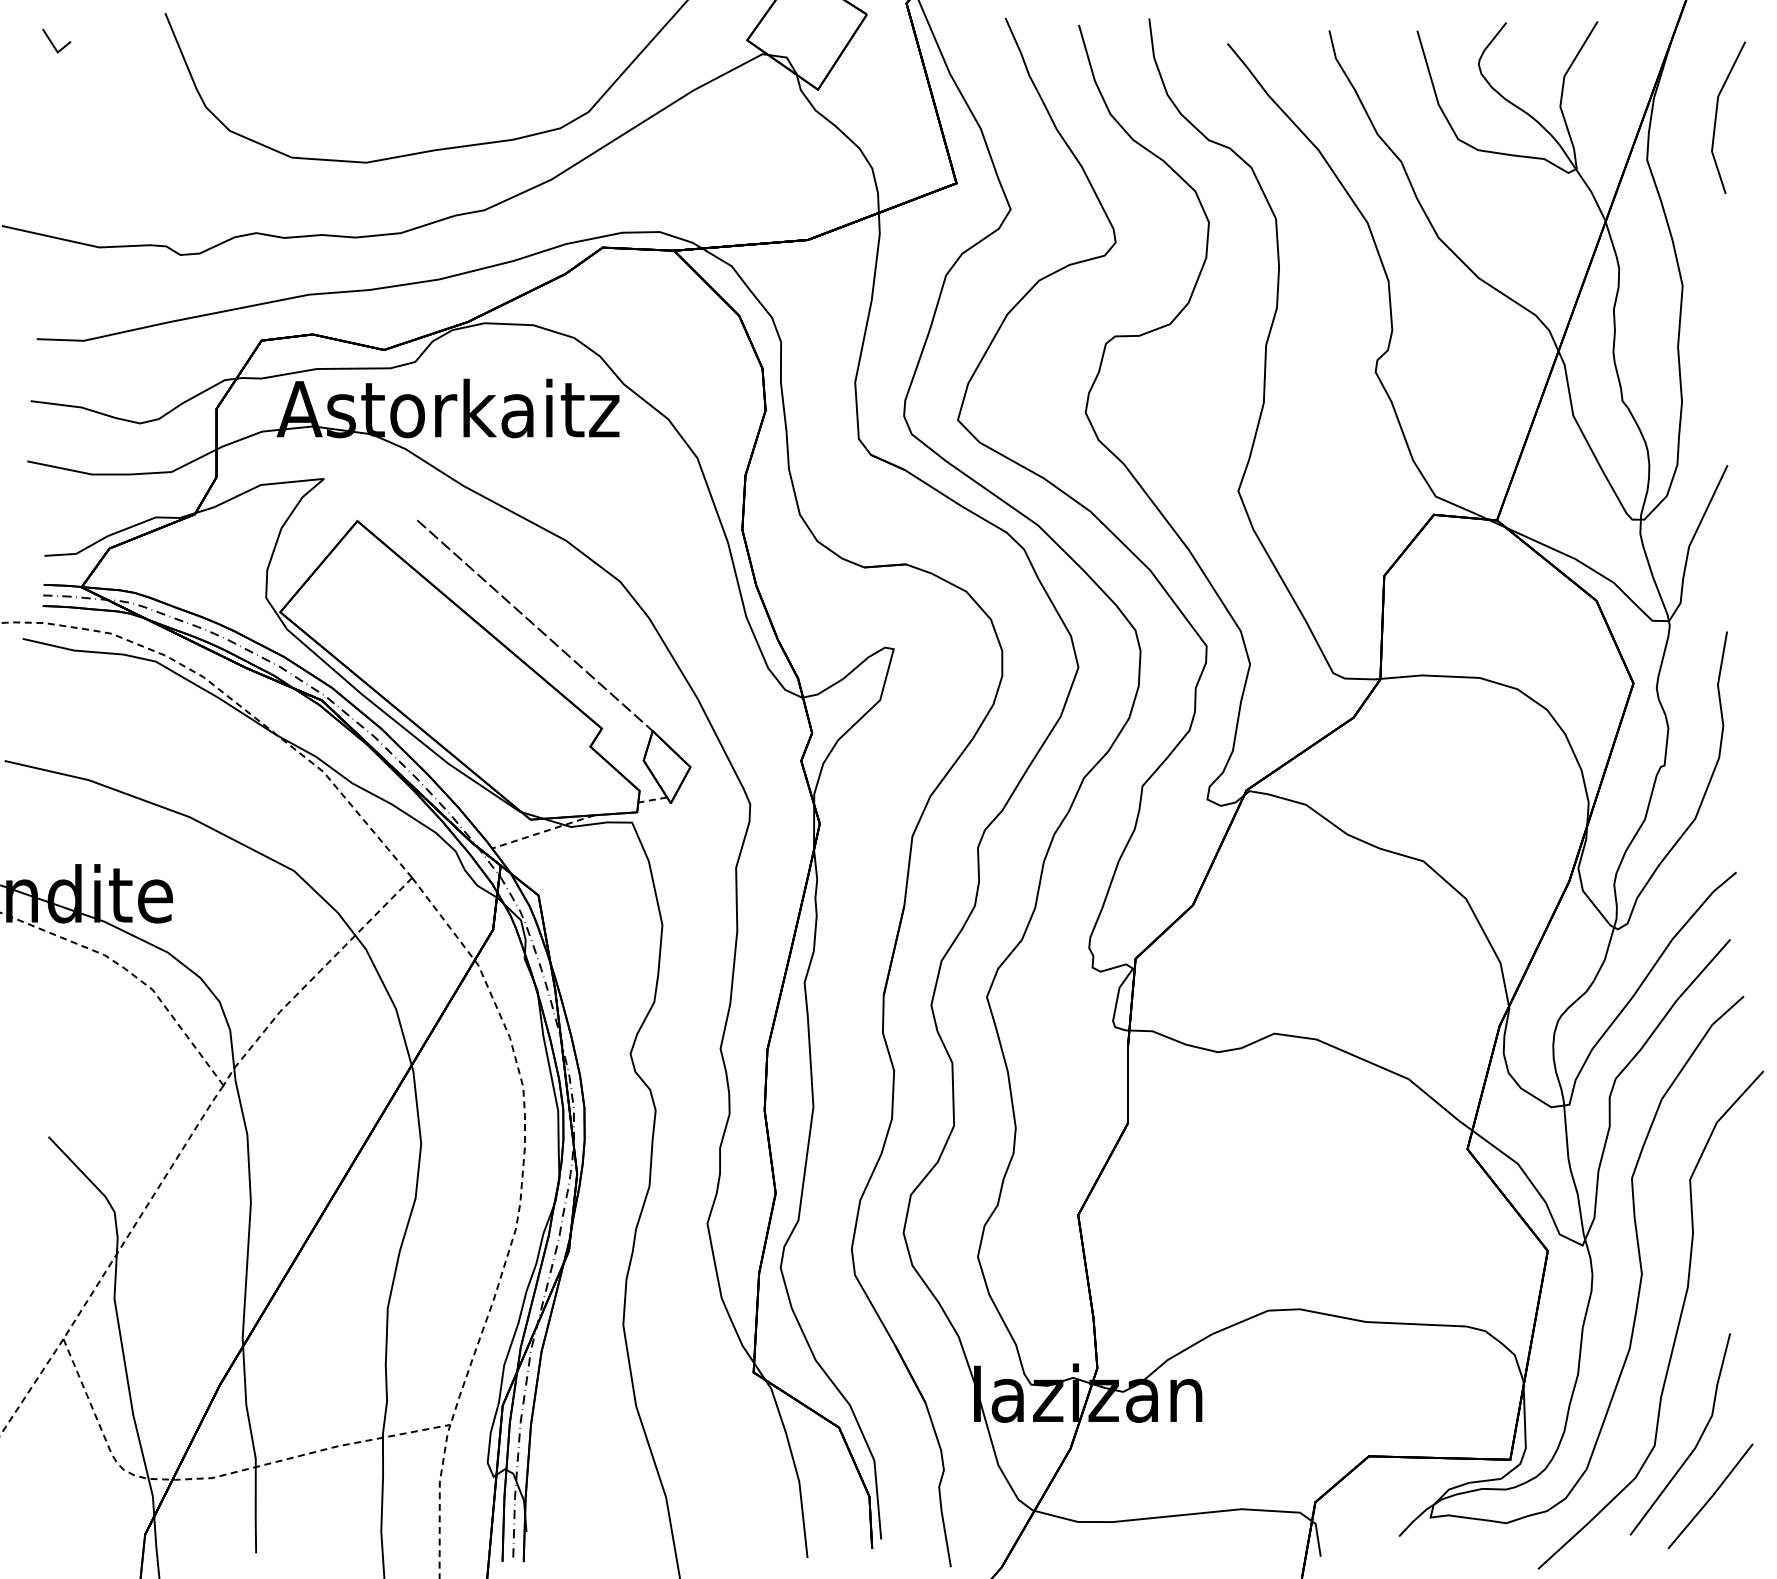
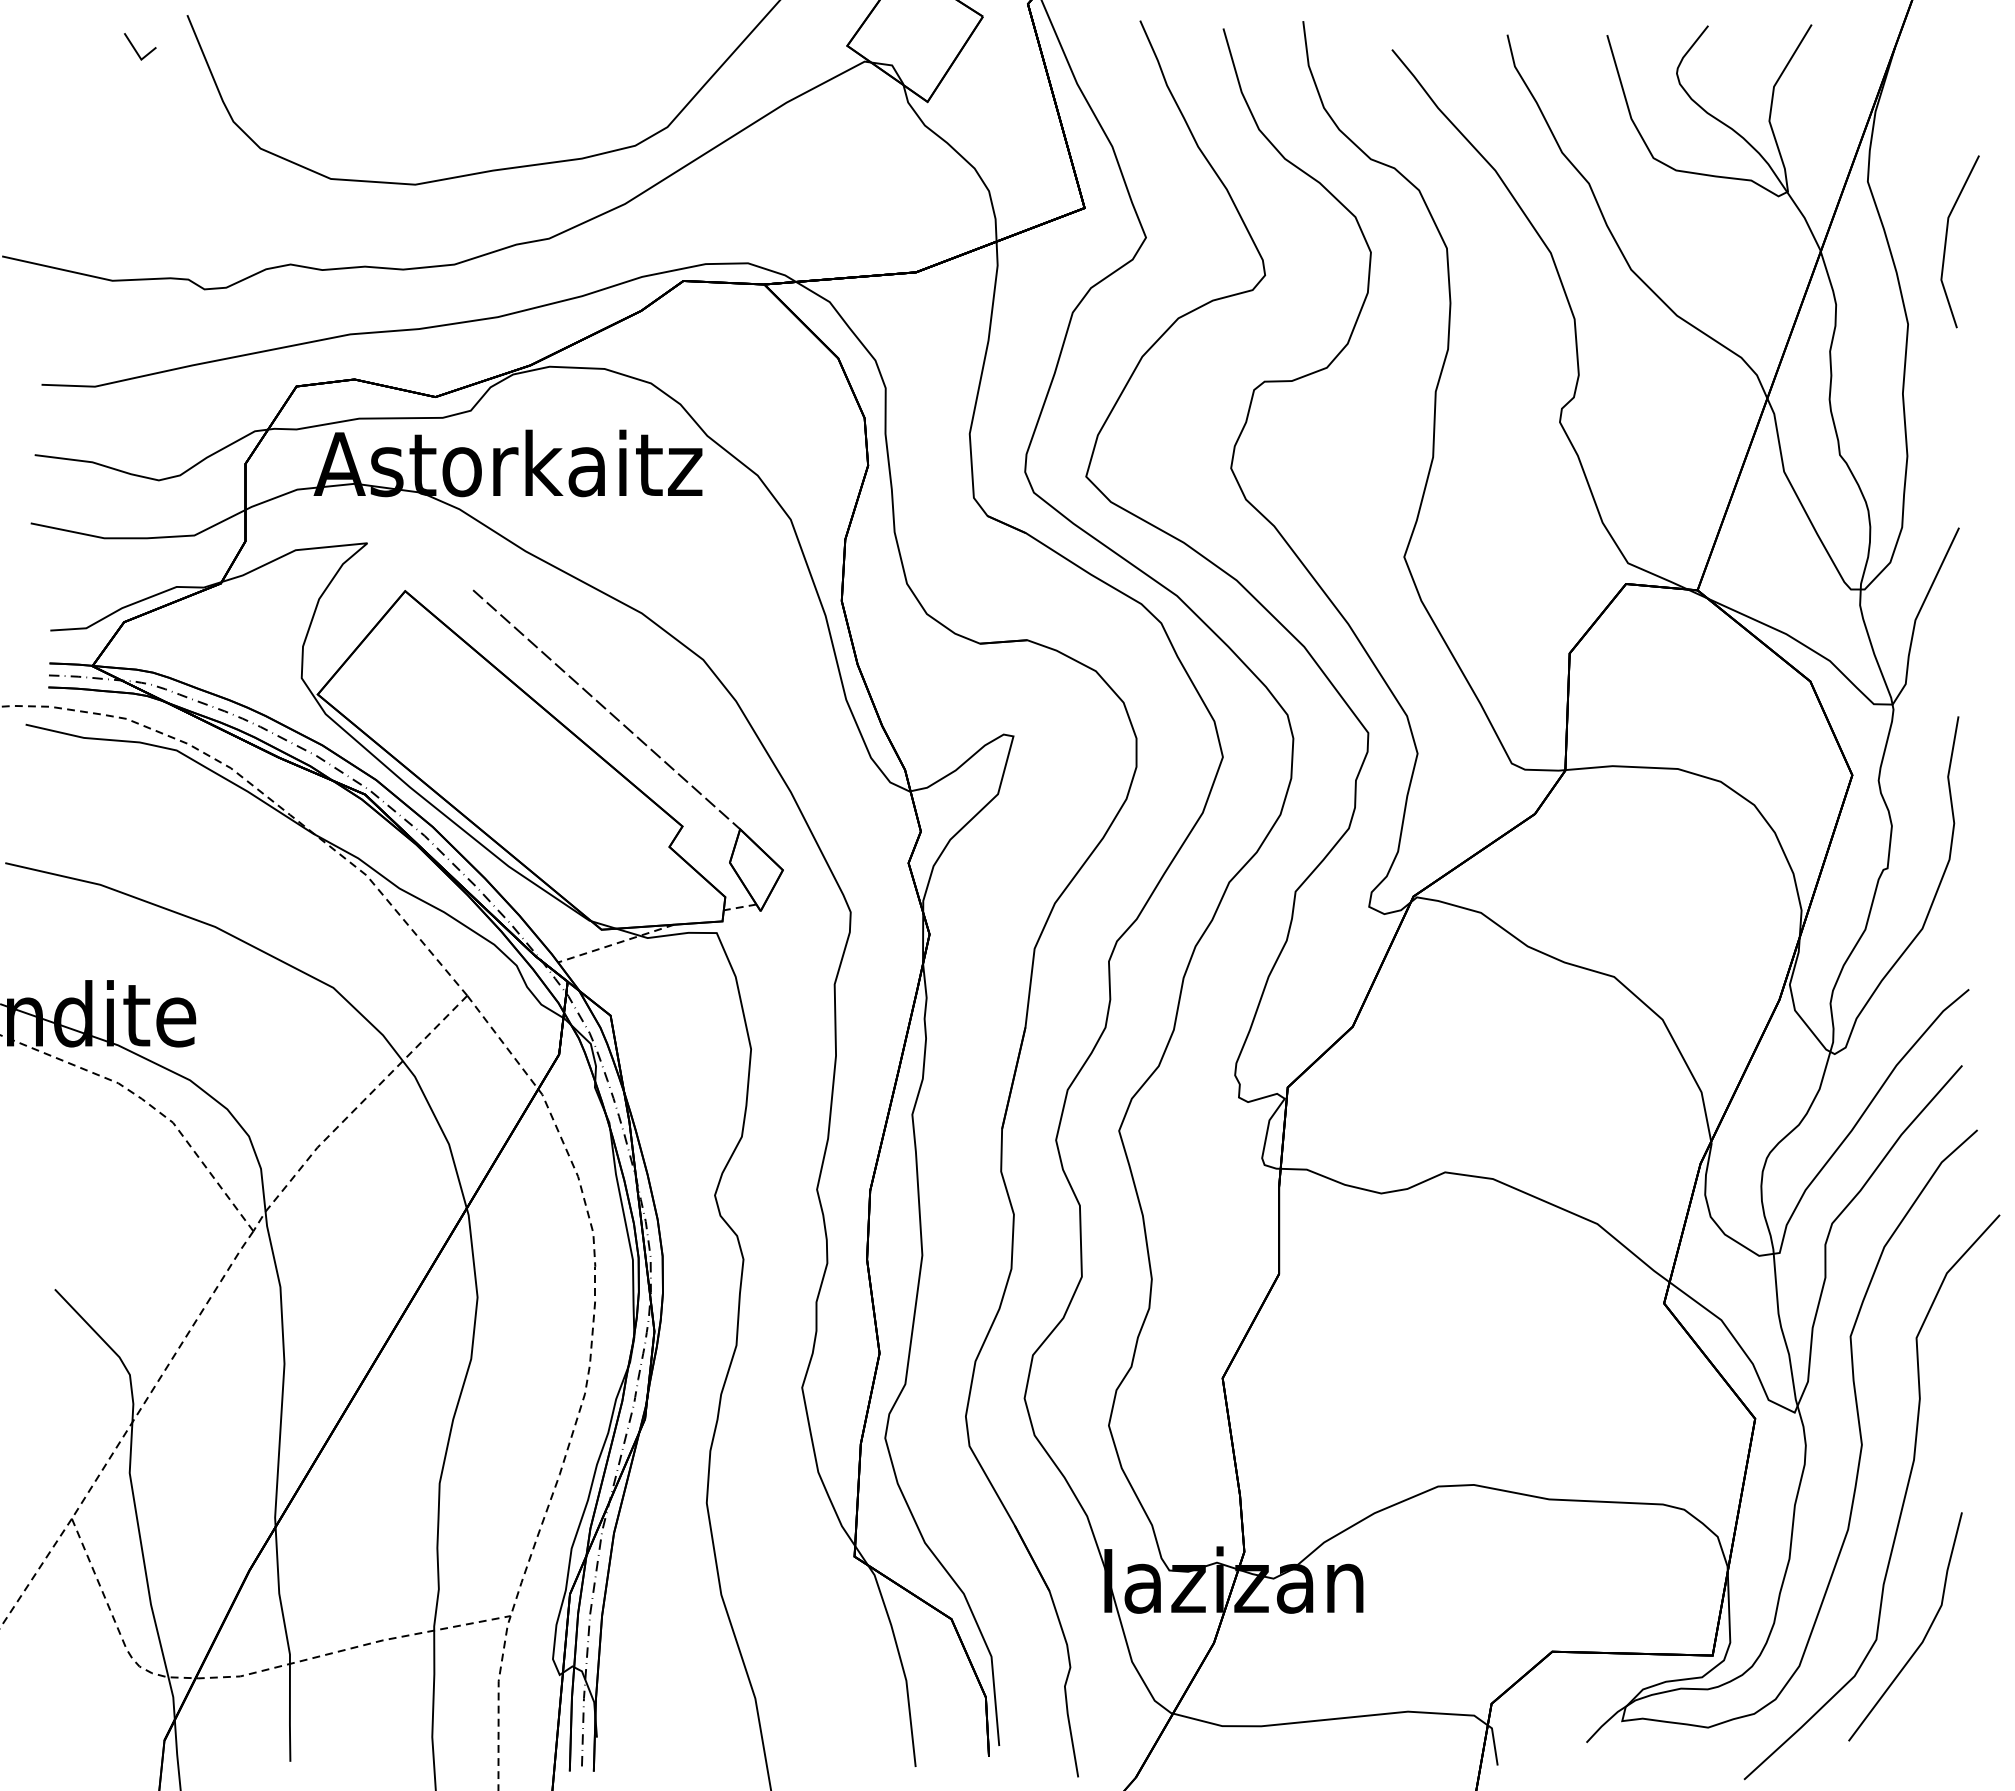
line: (52, 42) -> (135, 48), moved
line: (1717, 114) -> (1947, 237), moved
line: (1711, 1495) -> (1940, 1696), removed

